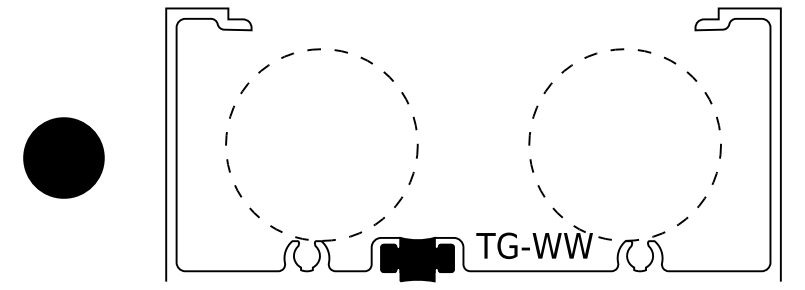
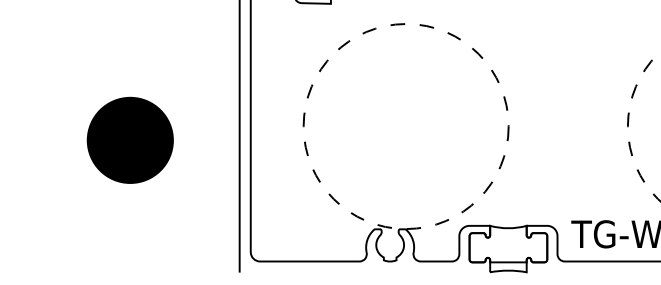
fill: (417, 259) -> (508, 248), removed

